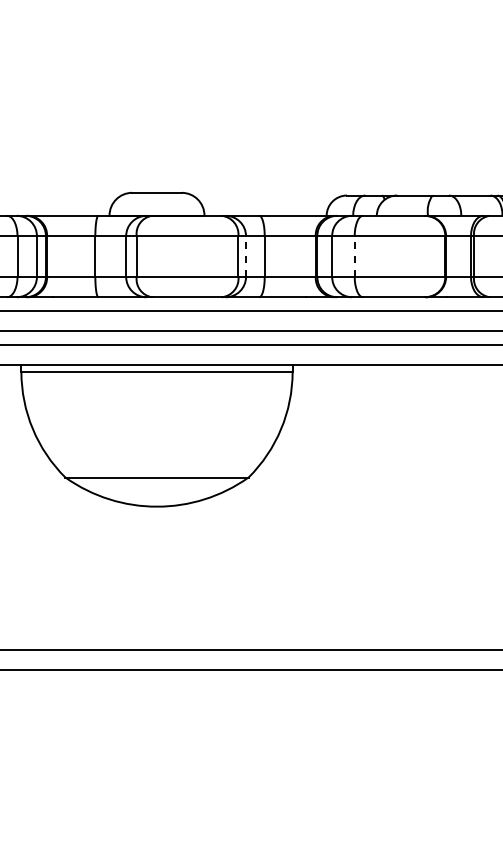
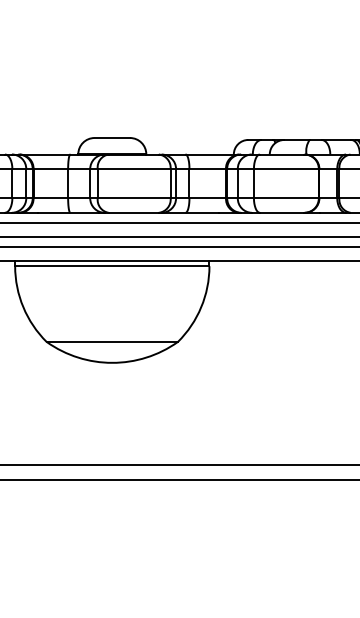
line: (246, 256) -> (176, 183), dashed -> solid
line: (354, 256) -> (253, 183), dashed -> solid

